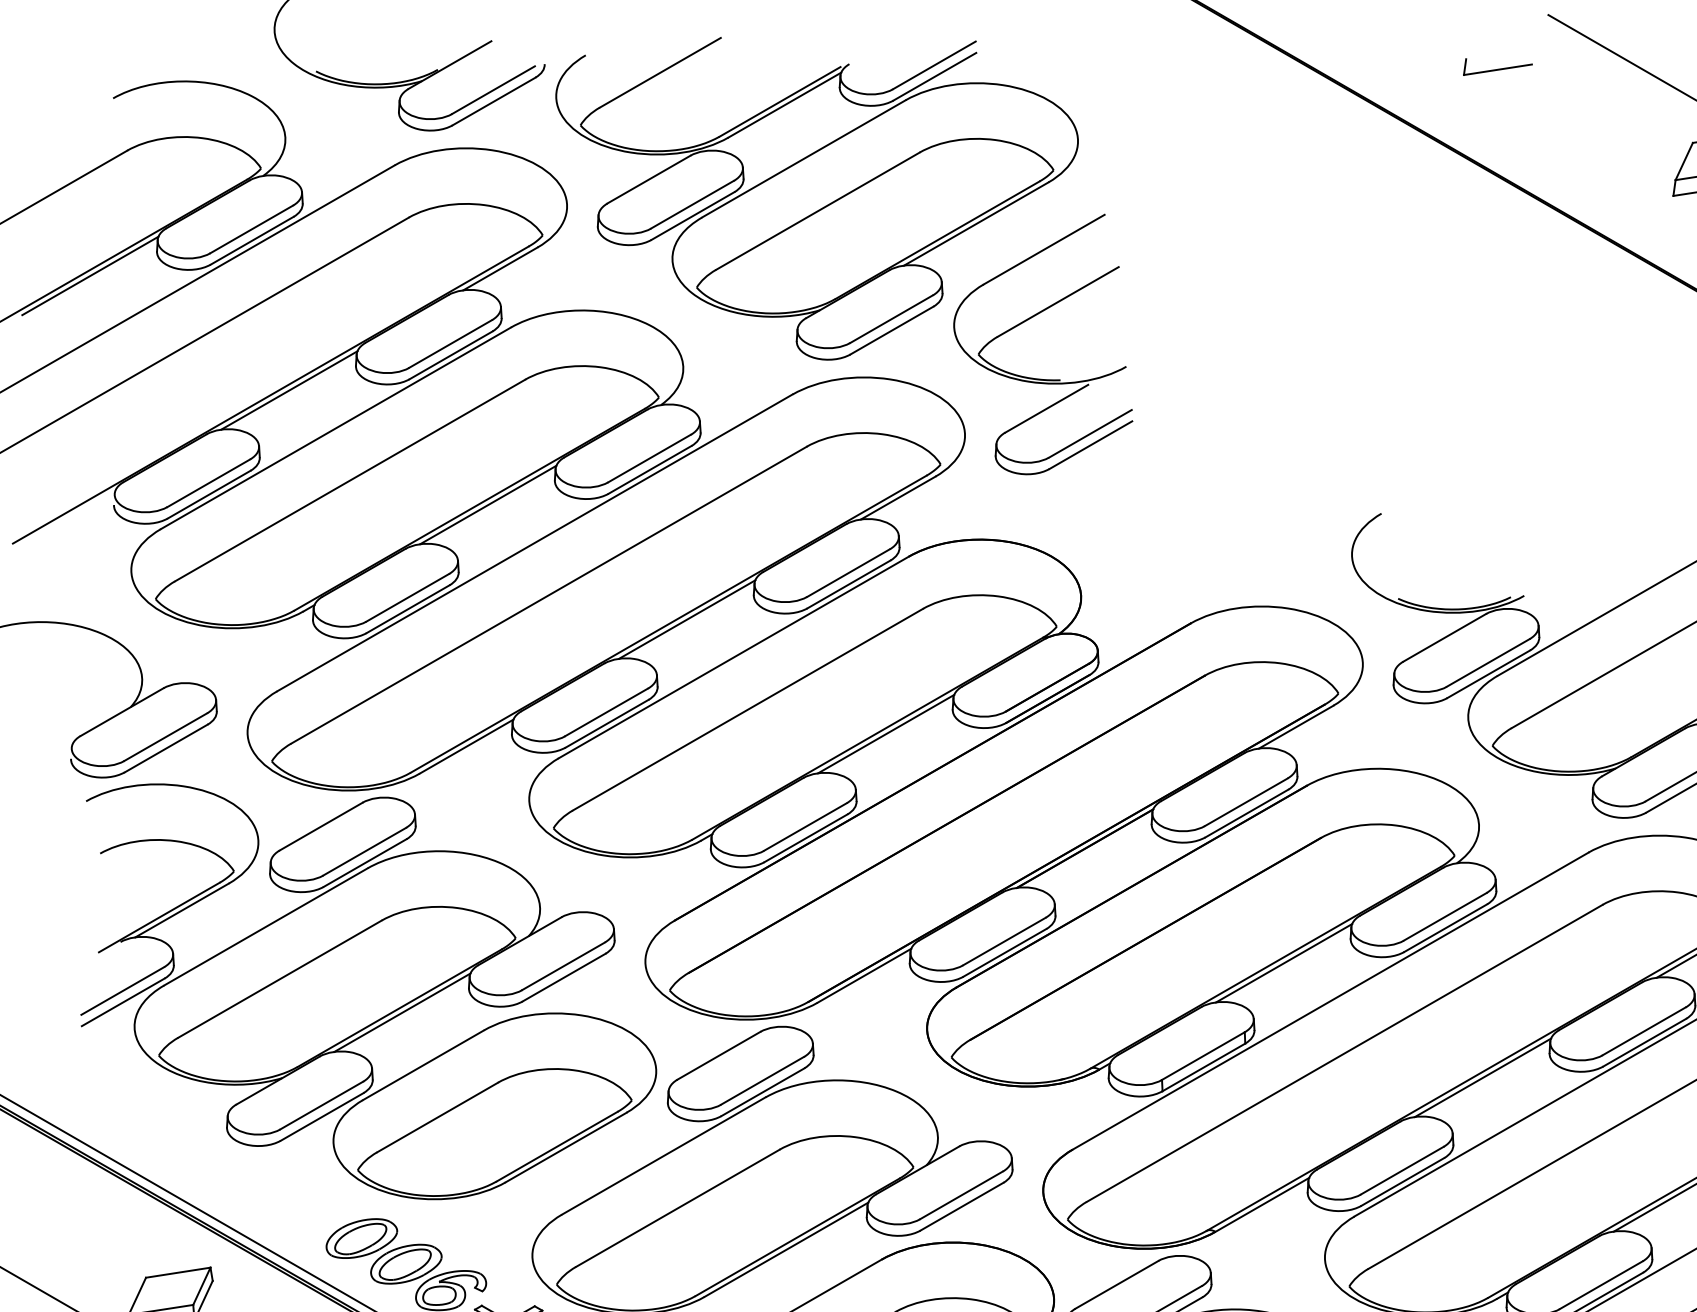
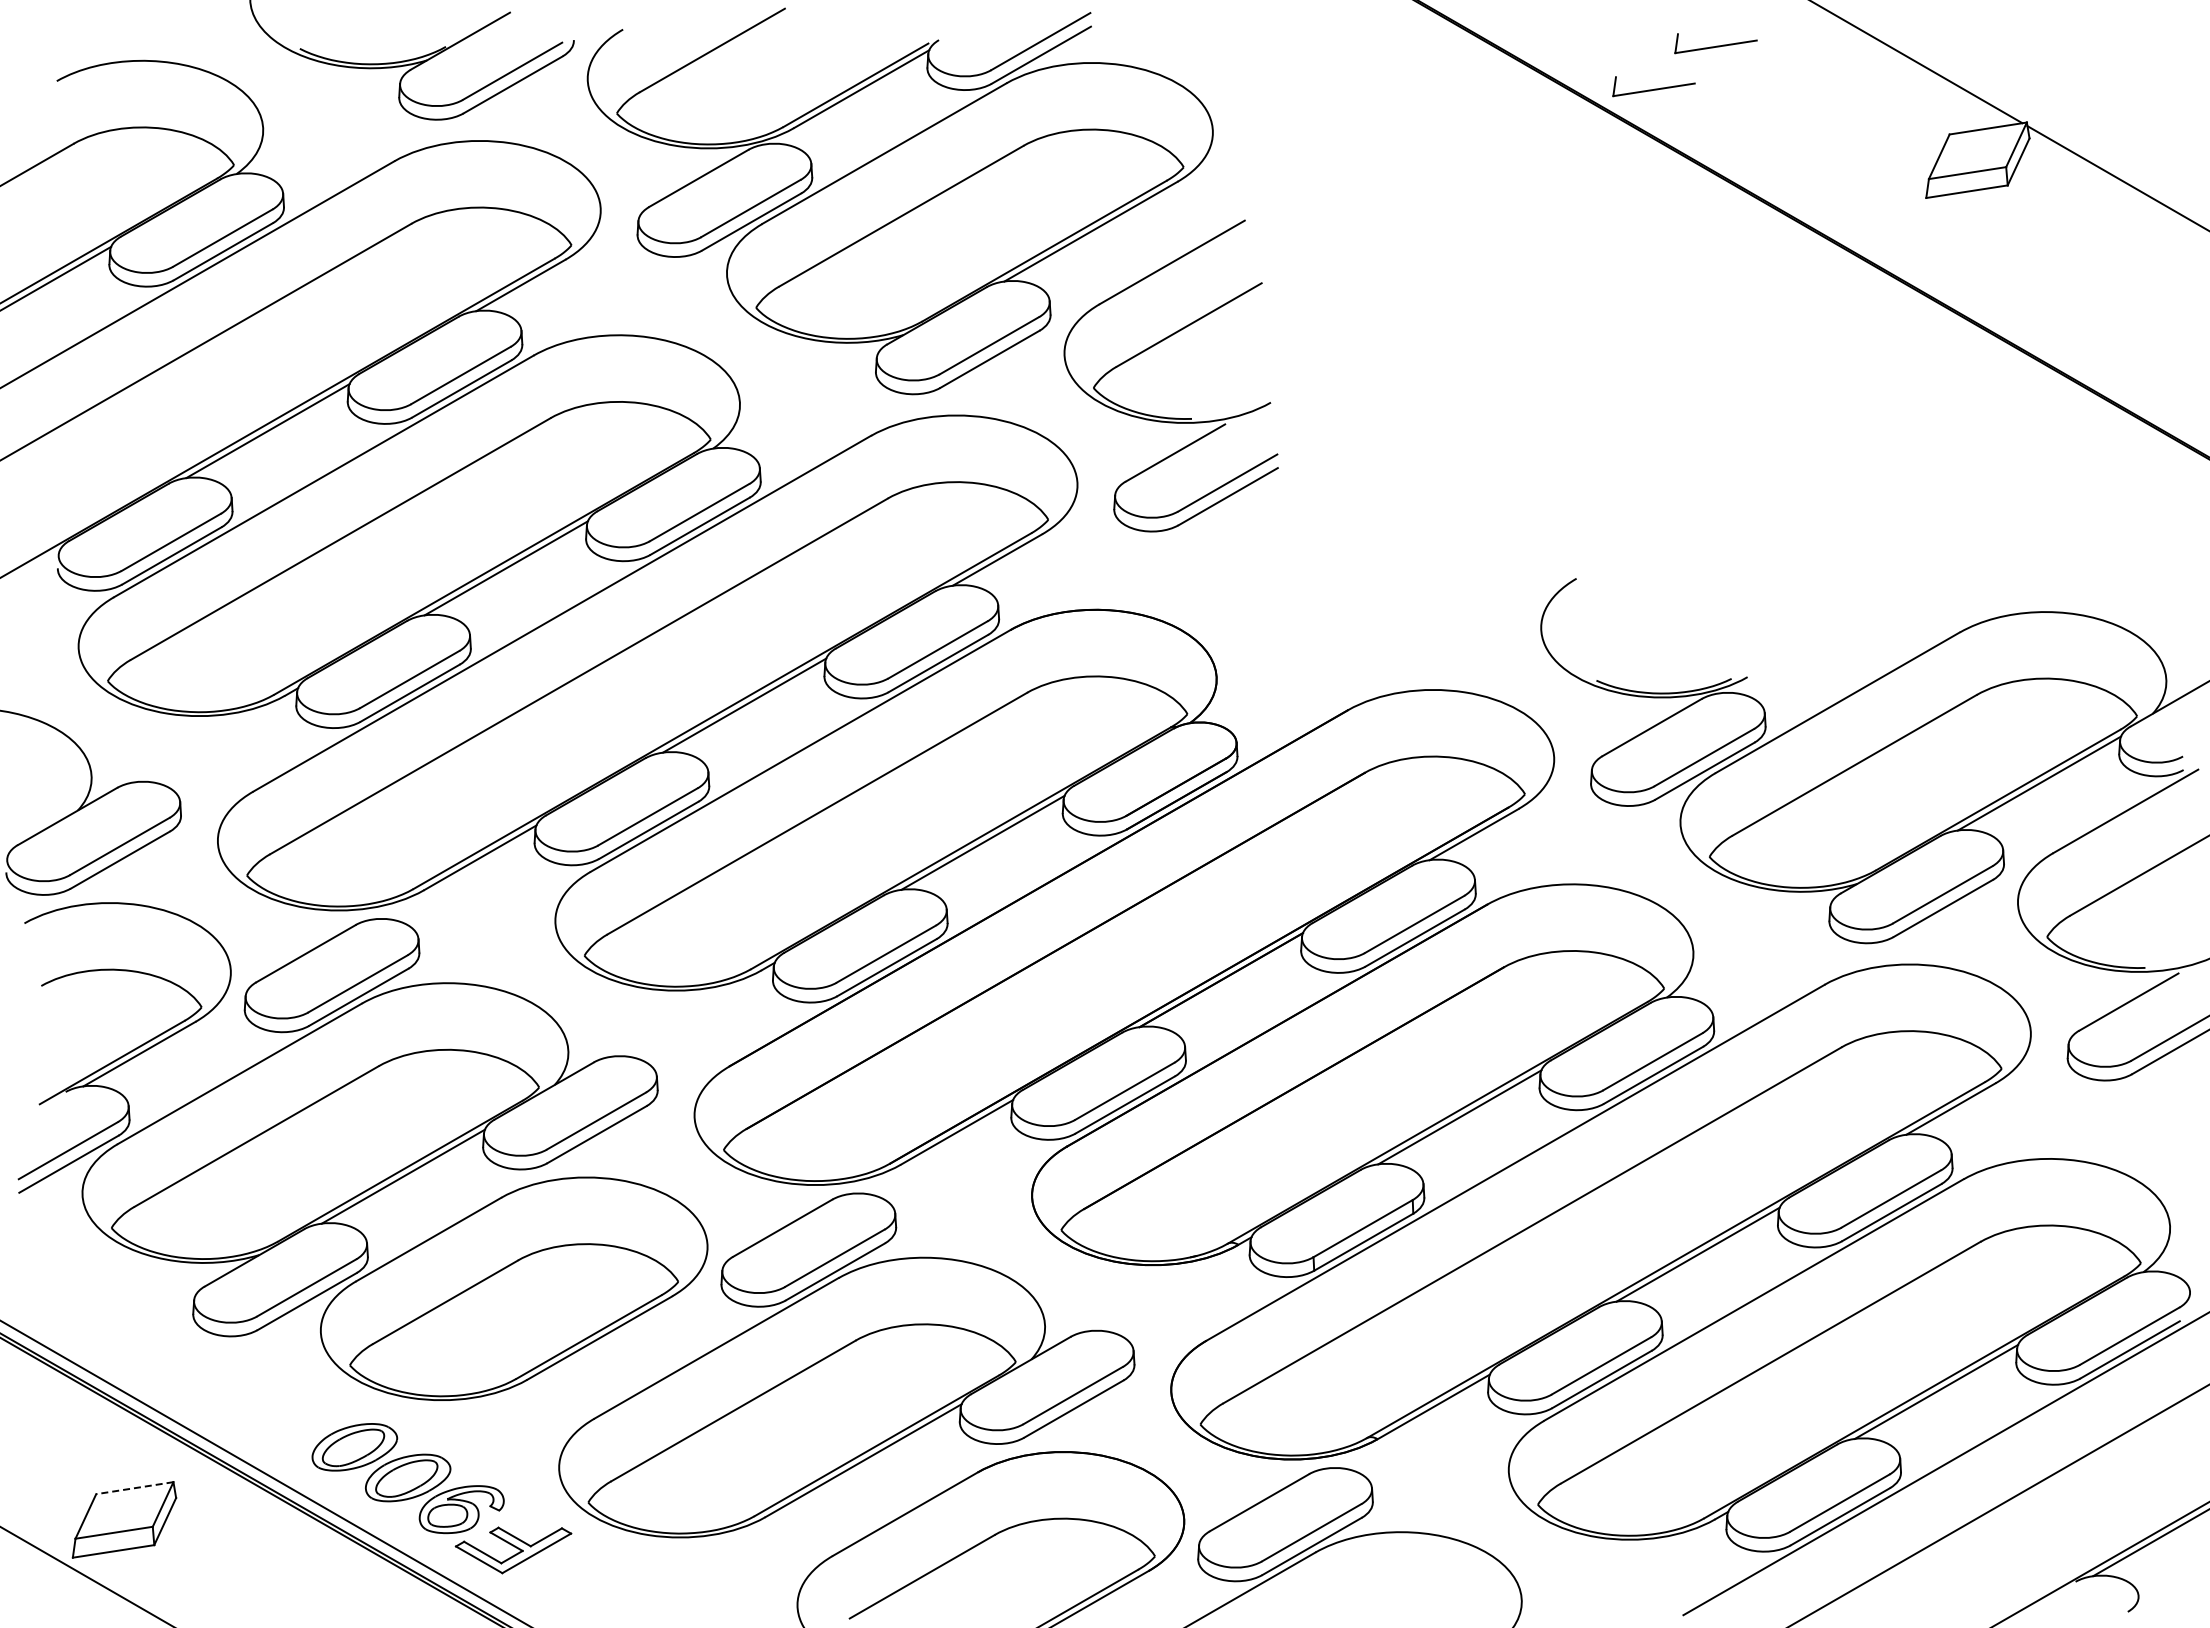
part: (1445, 102) -> (1653, 86), added
line: (177, 1272) -> (134, 1488), solid -> dashed

